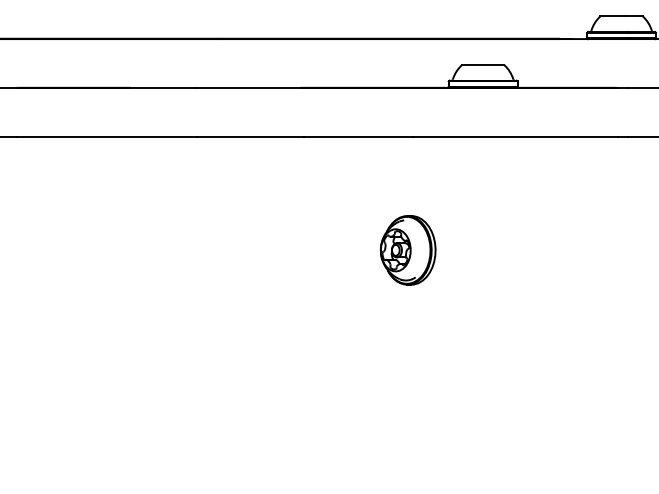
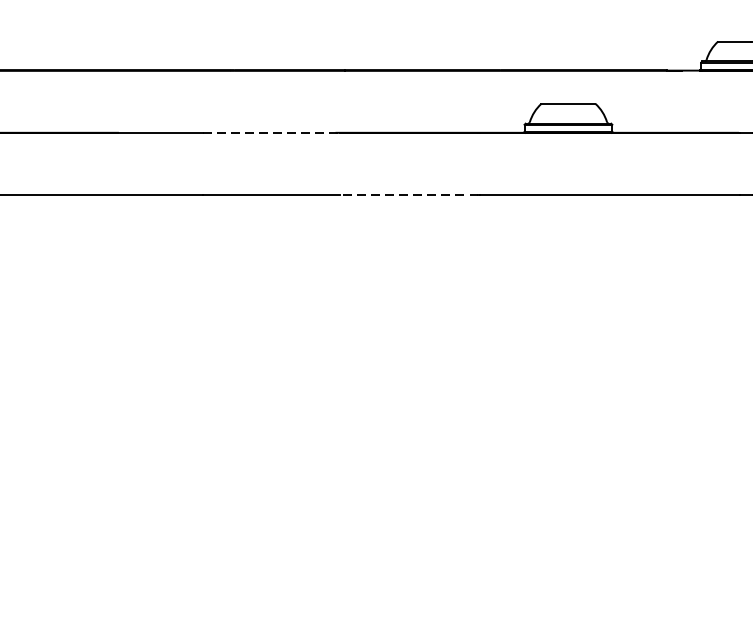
line: (250, 87) -> (271, 132), solid -> dashed
line: (357, 136) -> (408, 194), solid -> dashed
part: (407, 250) -> (471, 340), removed

